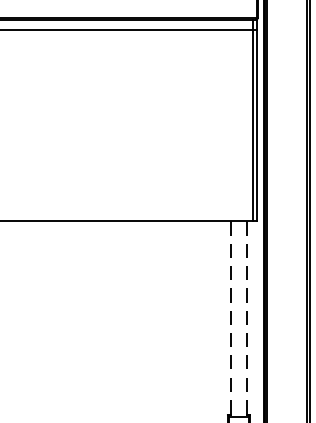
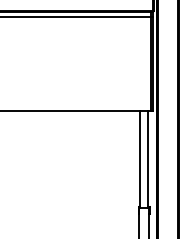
line: (231, 319) -> (140, 159), dashed -> solid
line: (247, 319) -> (148, 159), dashed -> solid

